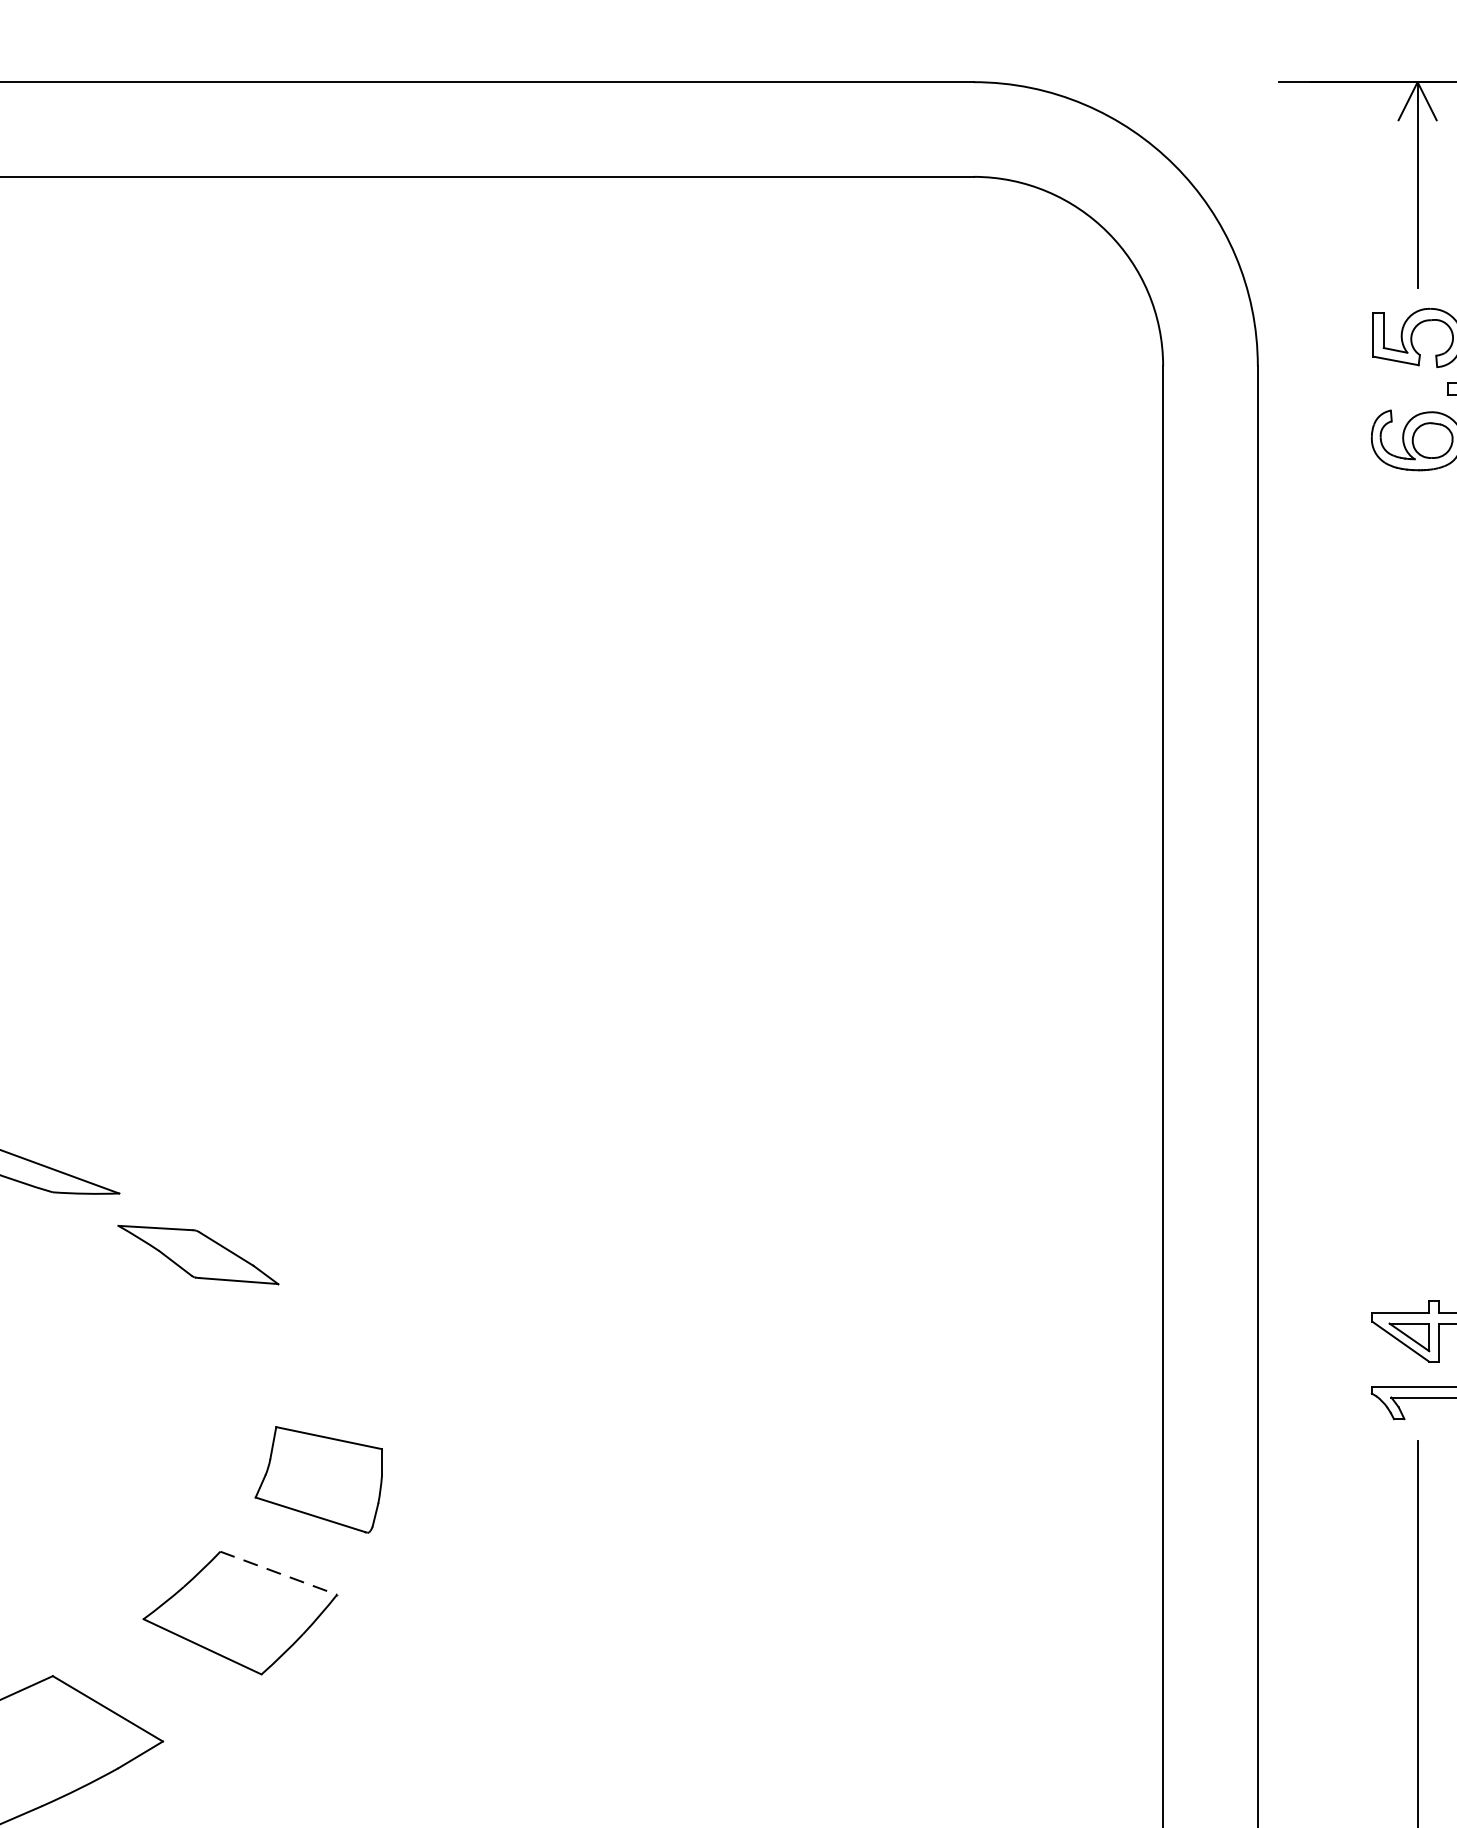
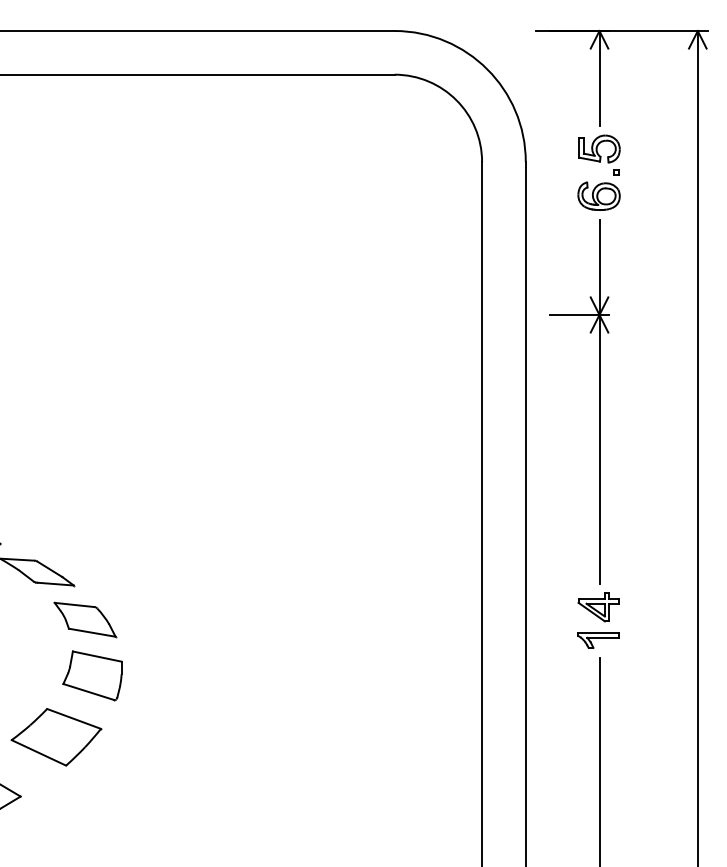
part: (1417, 885) -> (599, 401), added
part: (303, 1357) -> (85, 619), added
line: (279, 1572) -> (74, 718), dashed -> solid

